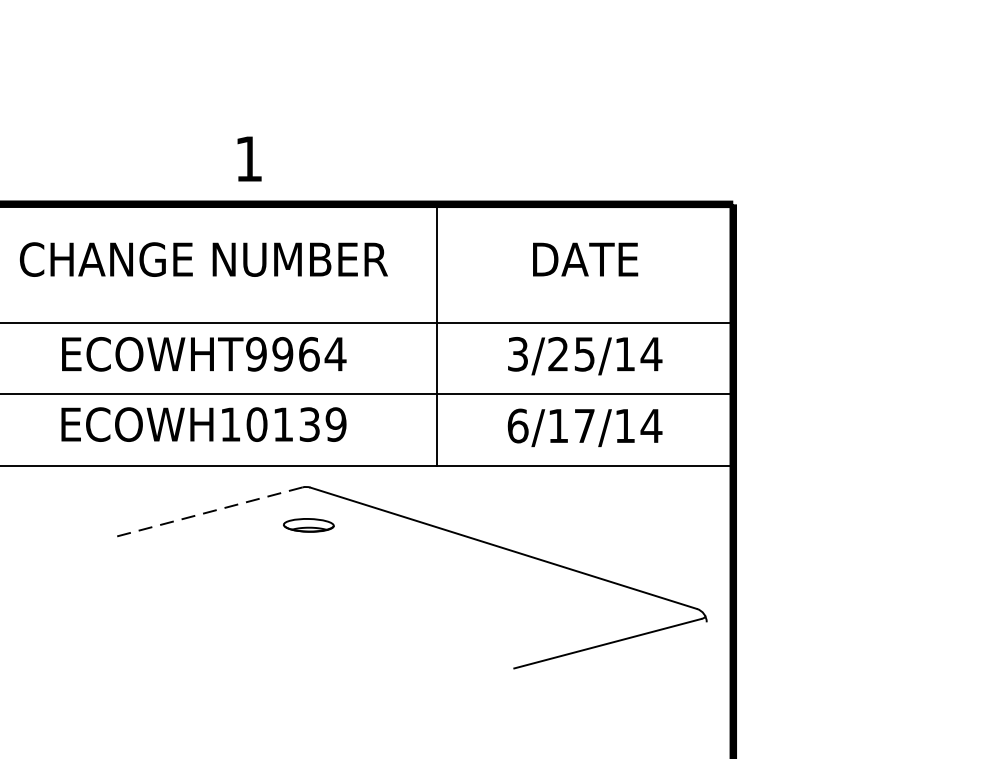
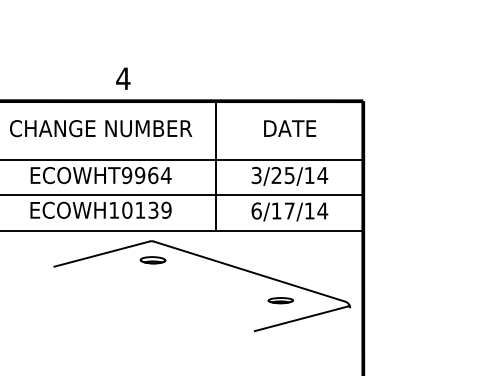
text: (249, 158) -> (123, 78), 1 -> 4
line: (204, 513) -> (101, 254), dashed -> solid
part: (566, 606) -> (280, 300), added

